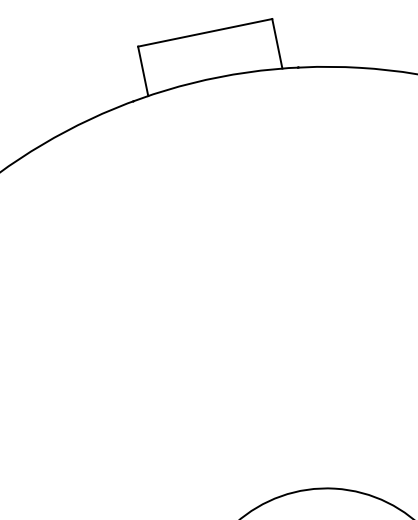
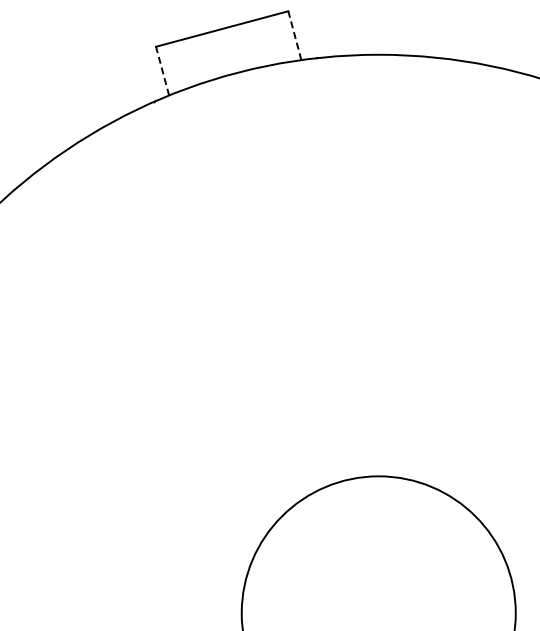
line: (276, 43) -> (294, 35), solid -> dashed
line: (143, 70) -> (162, 70), solid -> dashed

